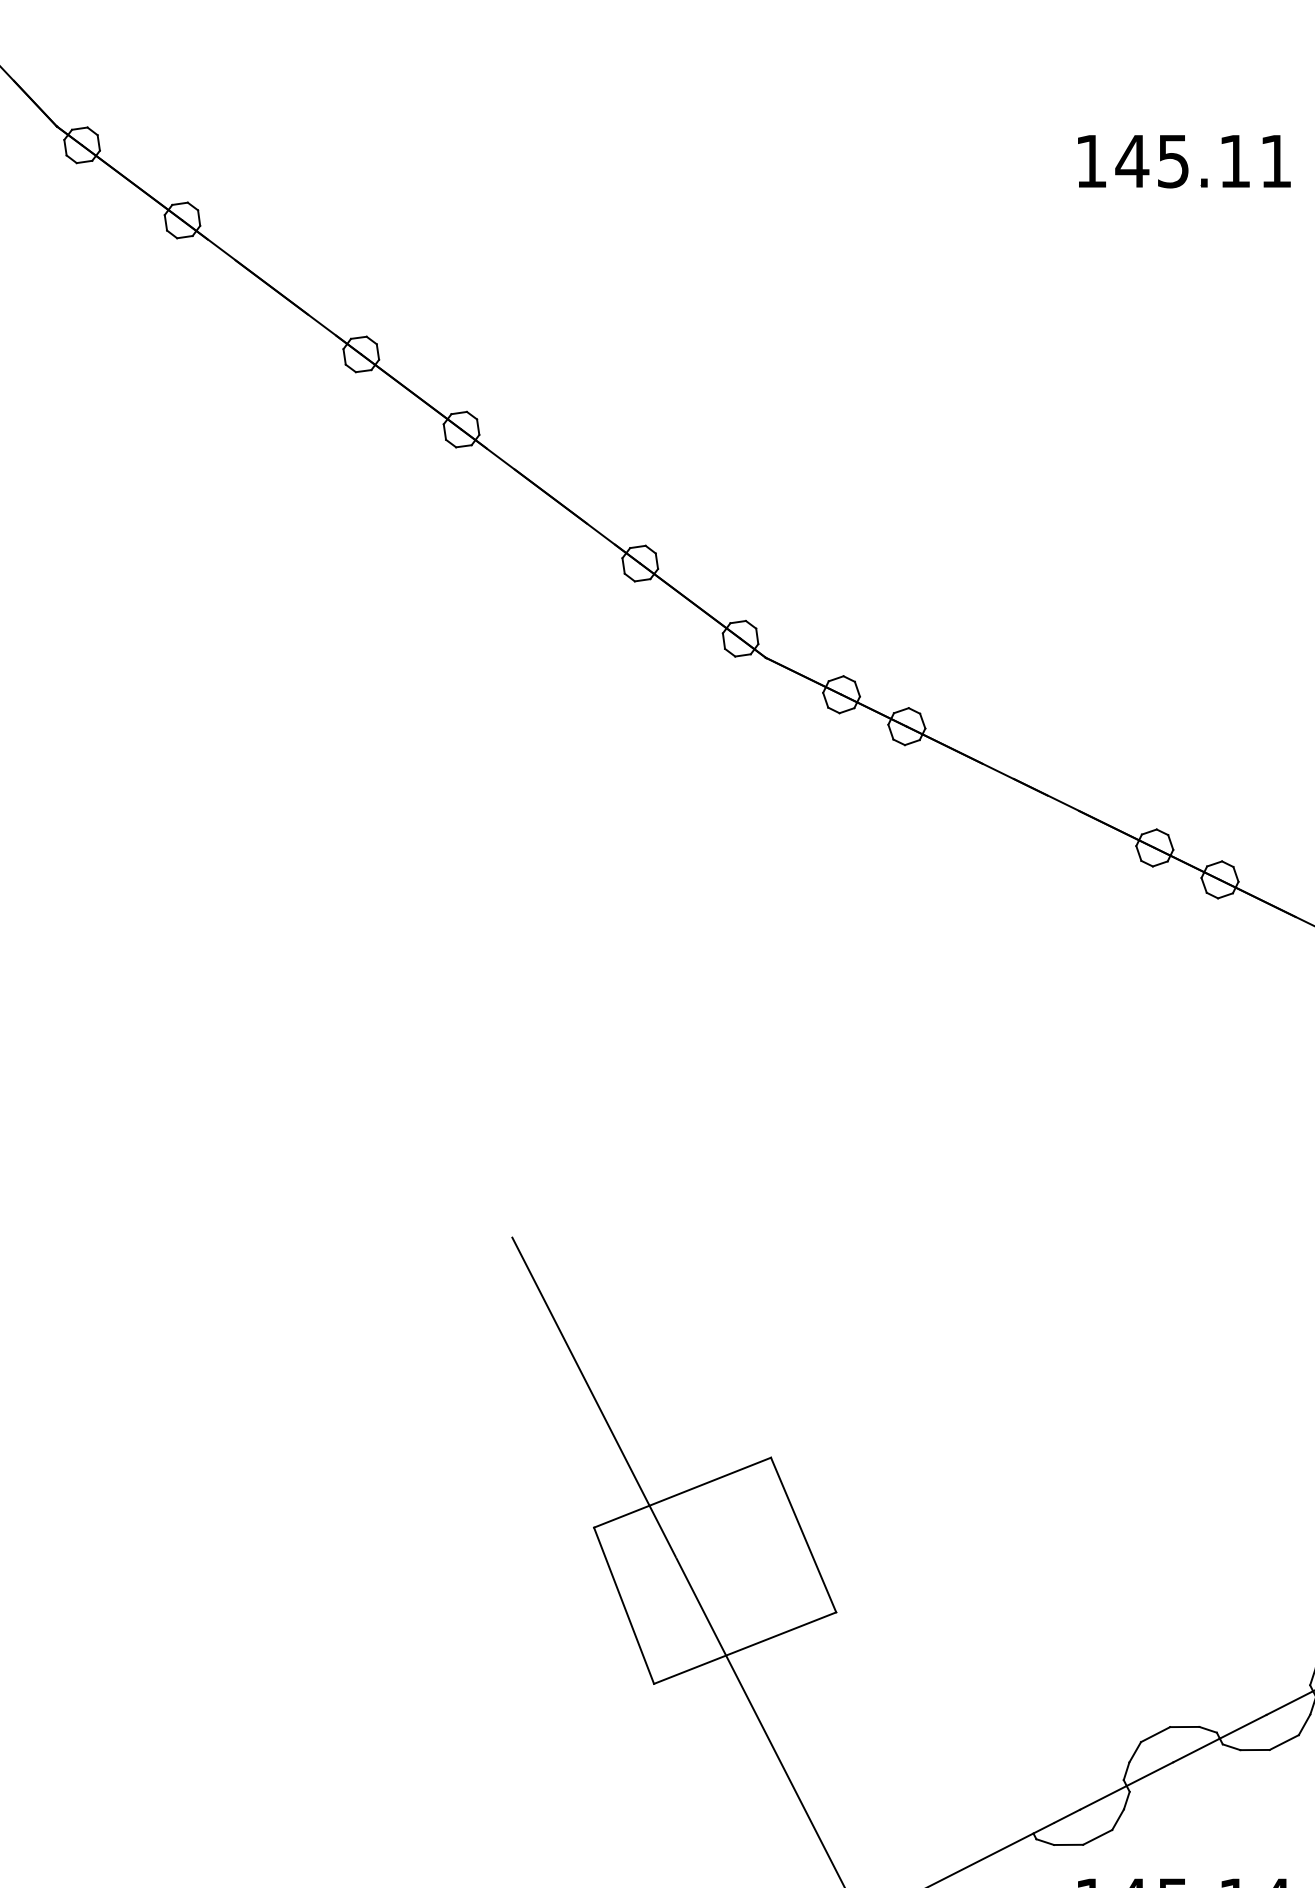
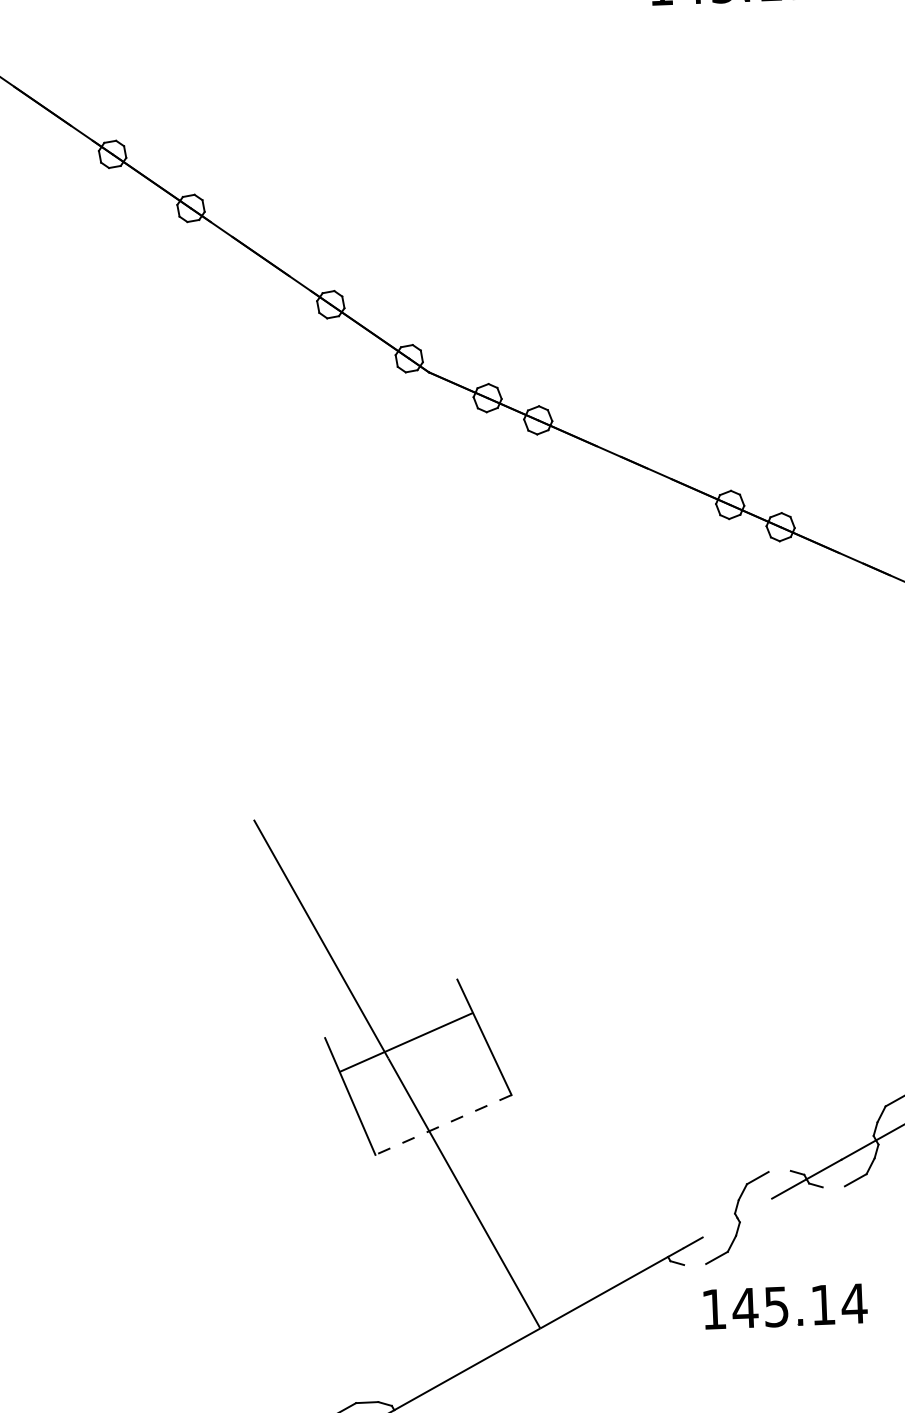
line: (682, 1492) -> (406, 1042), moved
line: (745, 1648) -> (443, 1125), solid -> dashed
line: (1184, 1726) -> (779, 1171), removed
line: (1254, 1749) -> (833, 1186), removed
line: (1126, 1785) -> (737, 1217), removed
line: (1068, 1844) -> (695, 1264), removed

